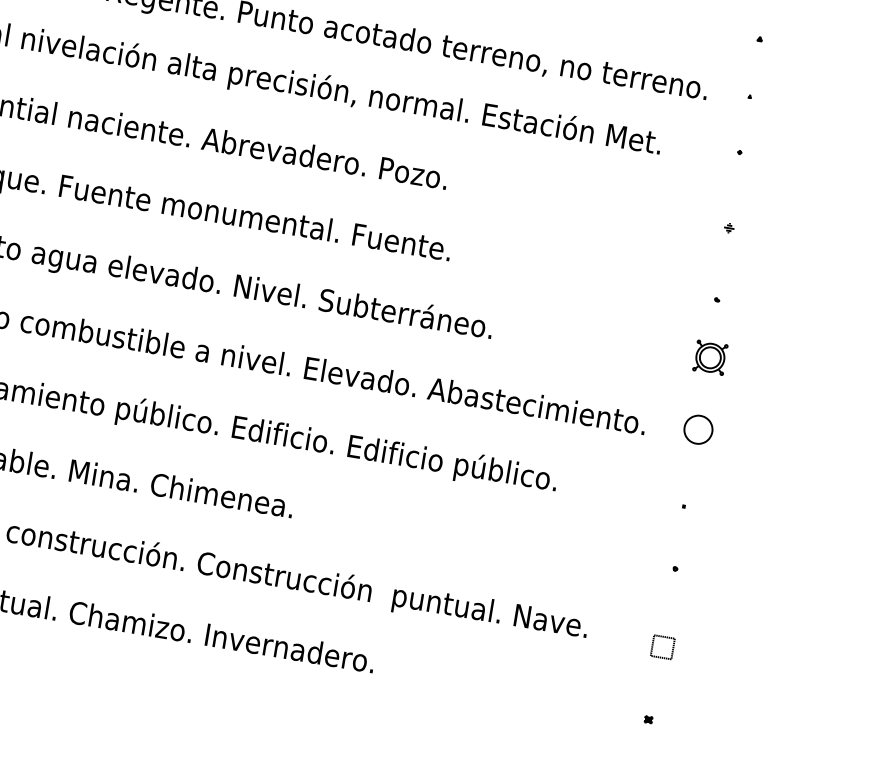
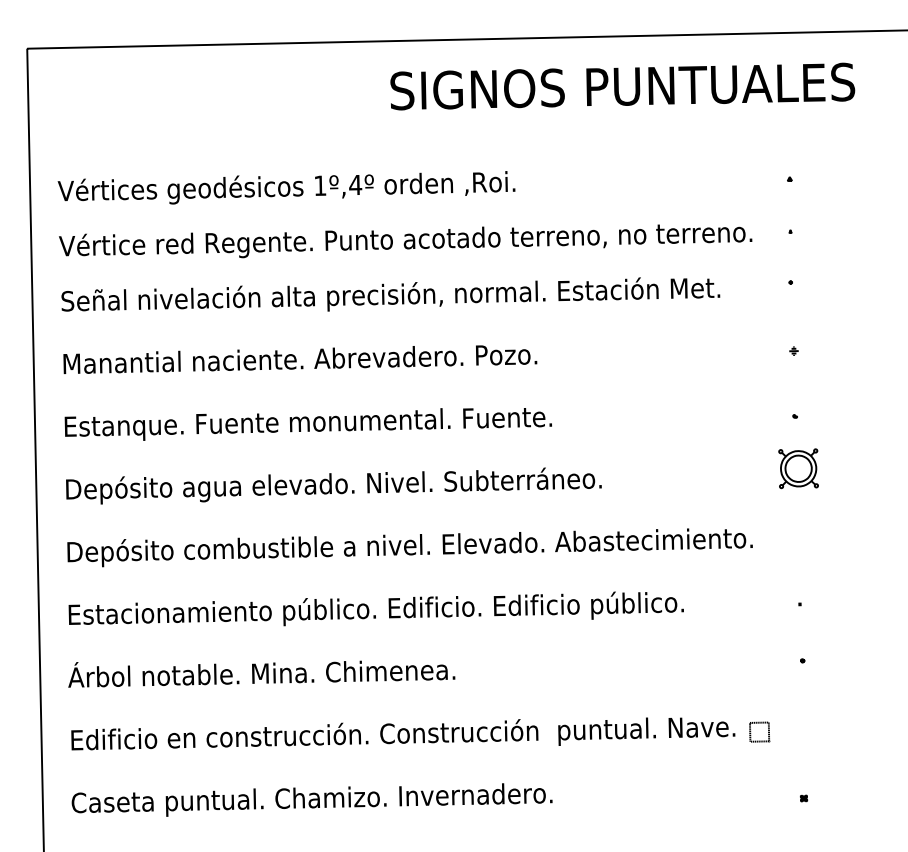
part: (710, 357) -> (798, 468), size x1.4
part: (697, 428) -> (799, 533), removed
part: (662, 646) -> (759, 731), moved

